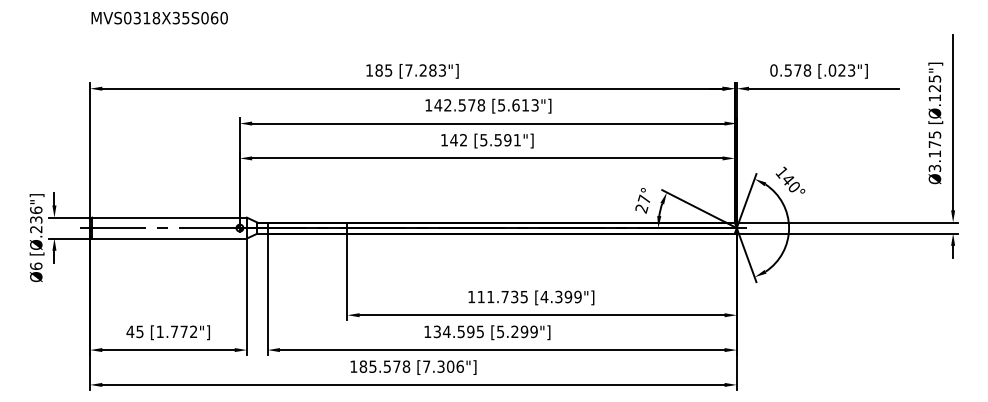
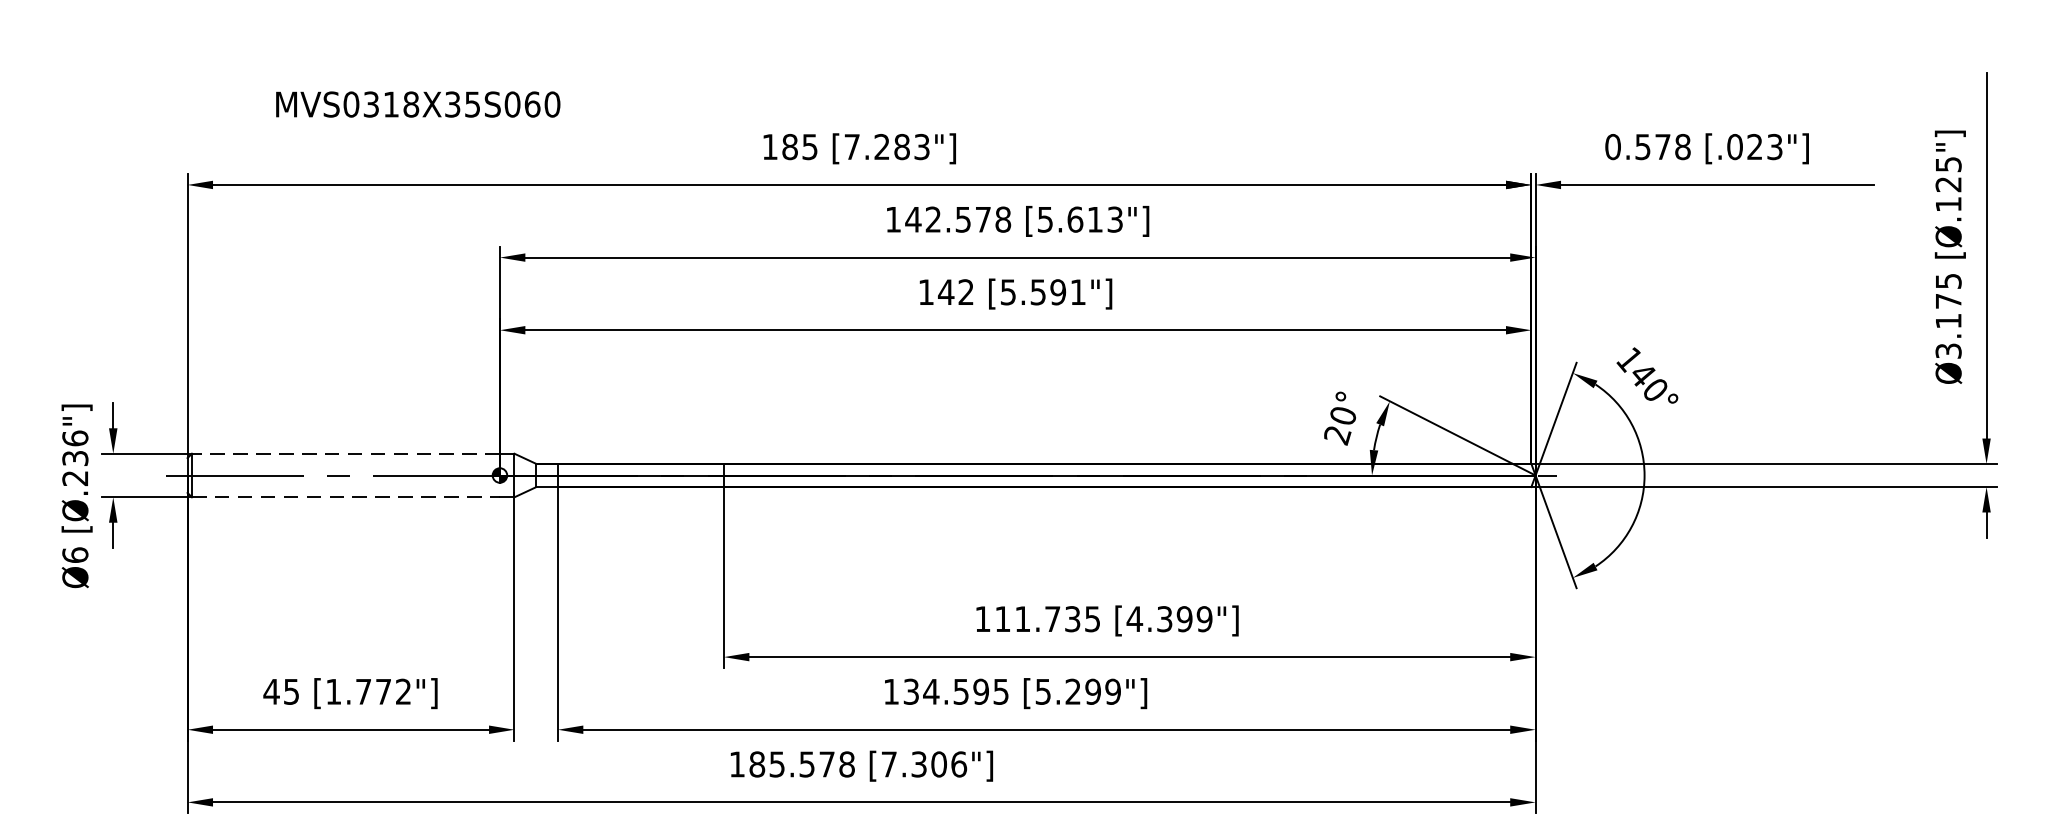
text: (159, 17) -> (417, 103), moved
text: (643, 198) -> (1341, 413), 27° -> 20°
line: (166, 217) -> (346, 453), solid -> dashed
line: (166, 238) -> (346, 497), solid -> dashed

